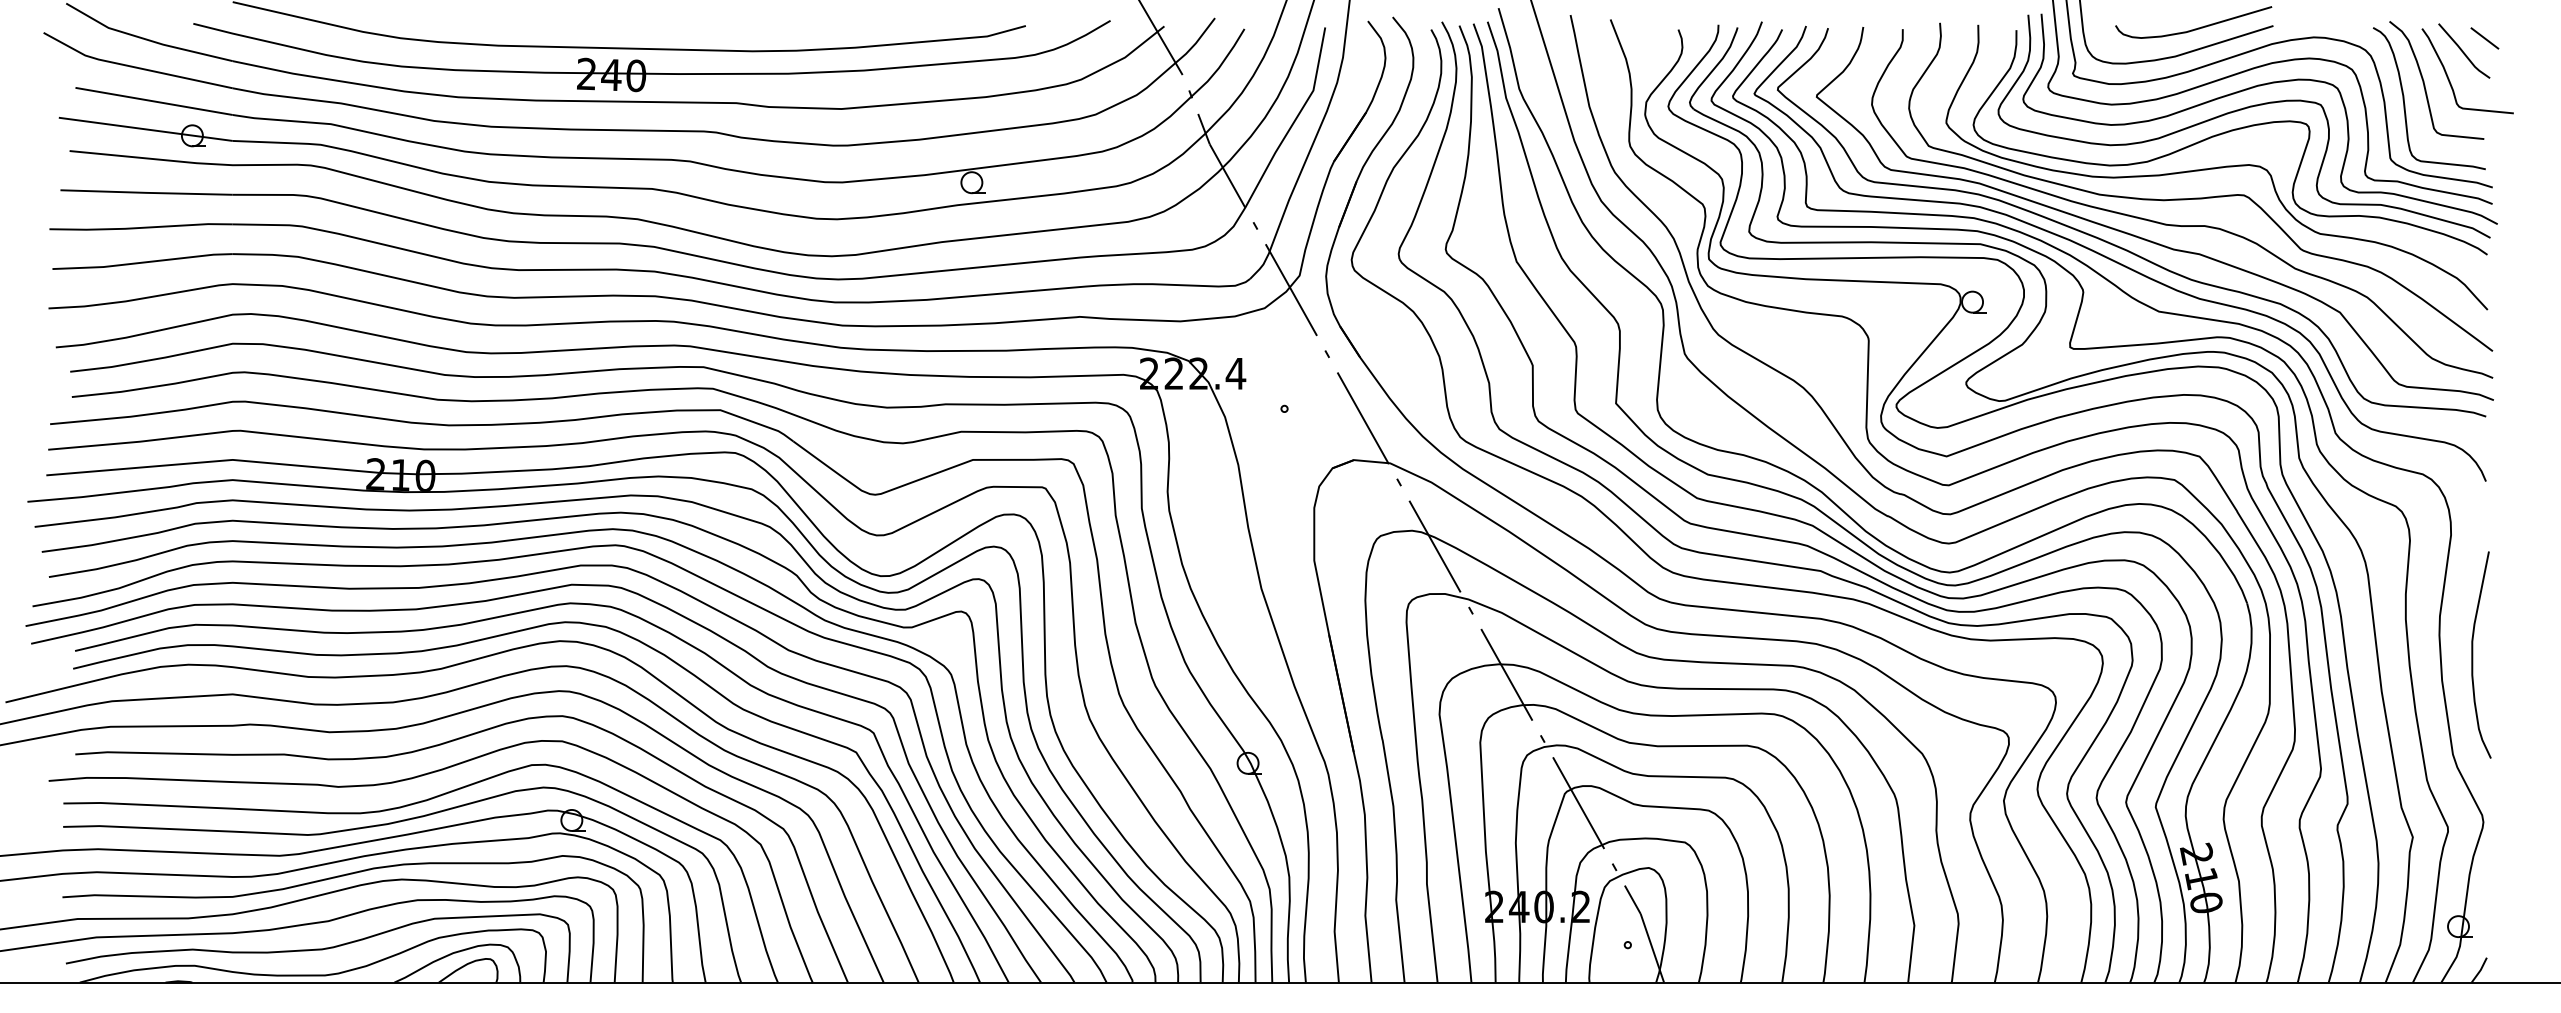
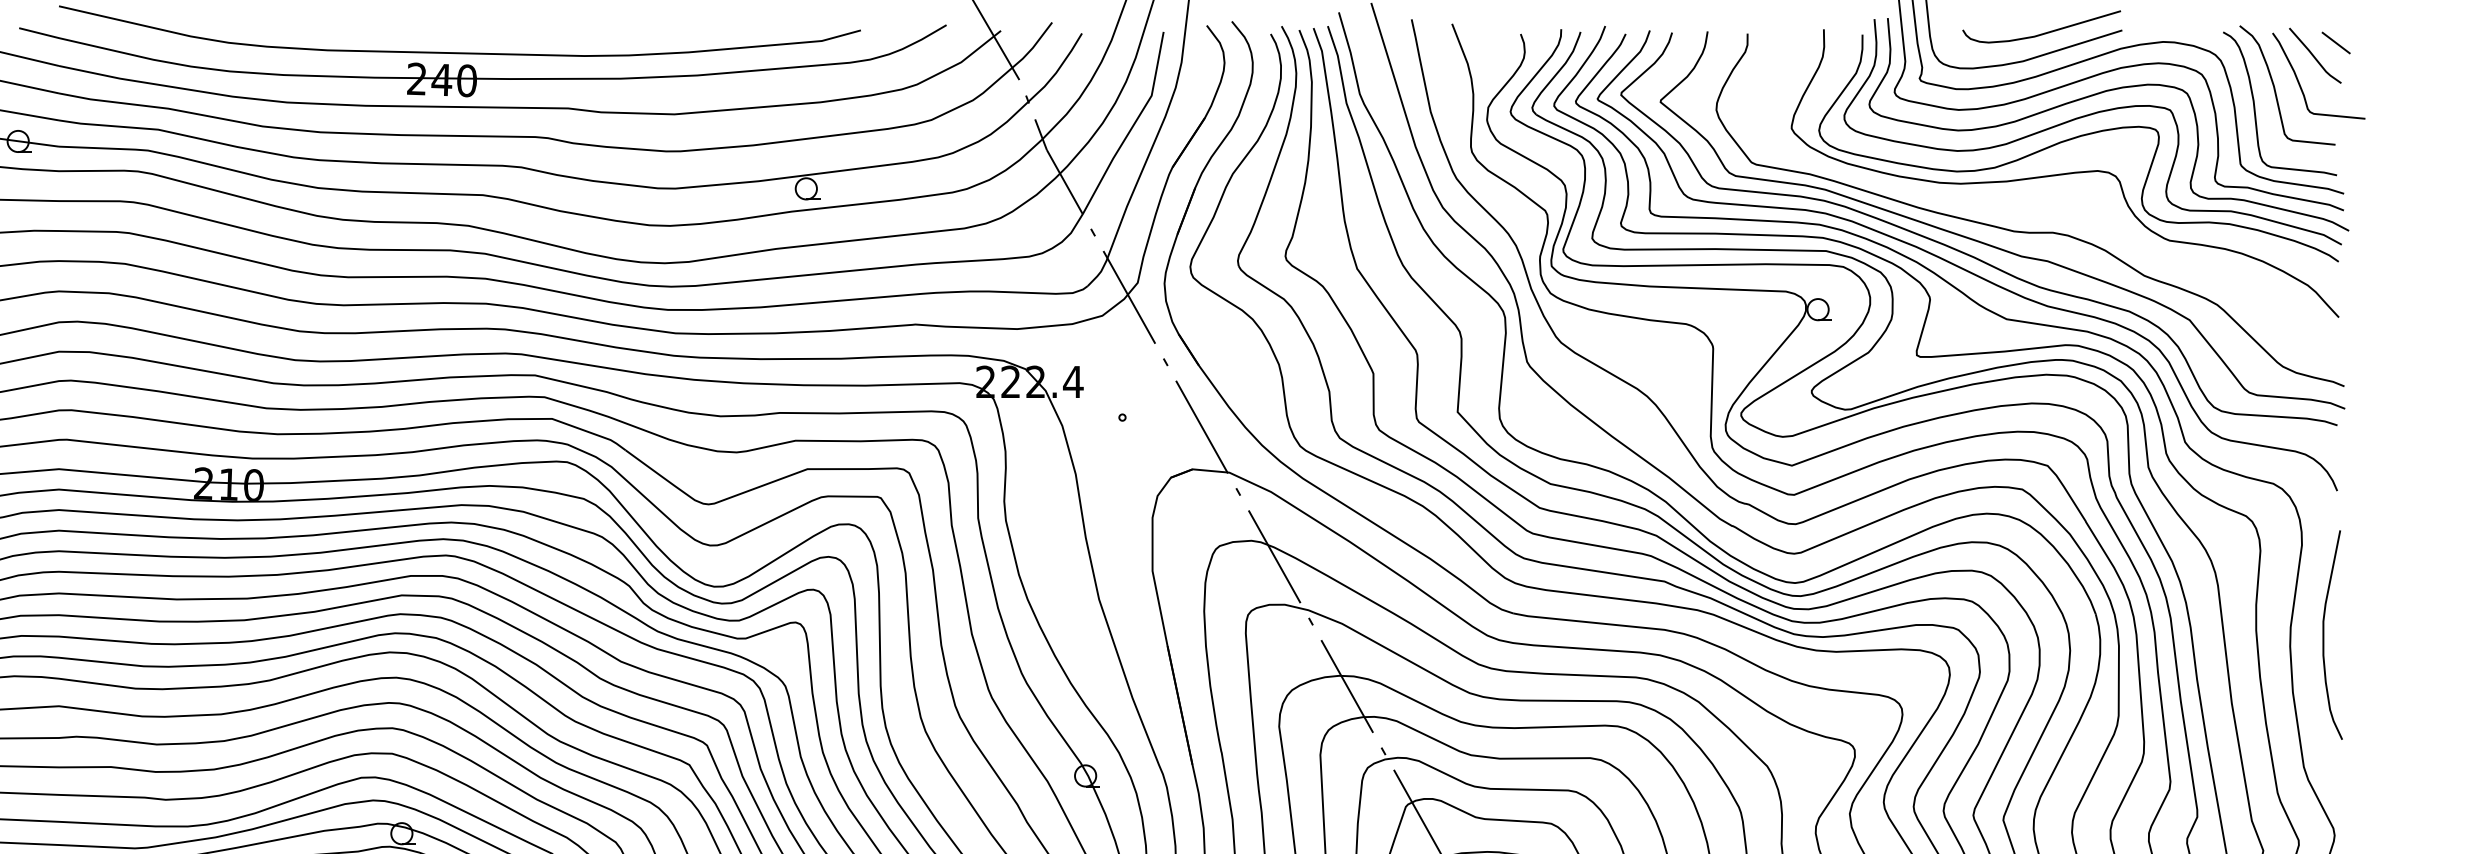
curve: (2200, 197) -> (2048, 203), removed
curve: (2473, 654) -> (2324, 634), moved

